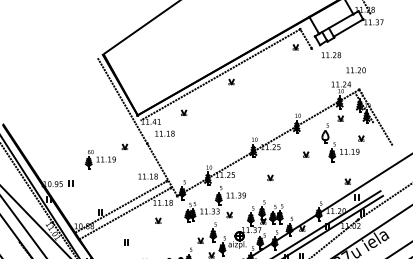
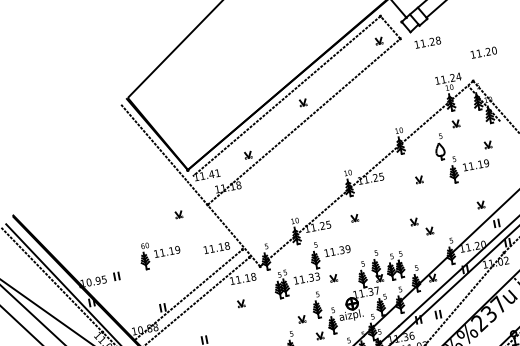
text: (355, 70) -> (483, 53), moved
line: (229, 95) -> (303, 121), added
part: (99, 159) -> (158, 253), moved
part: (270, 177) -> (354, 217), moved
part: (301, 188) -> (421, 225), added

